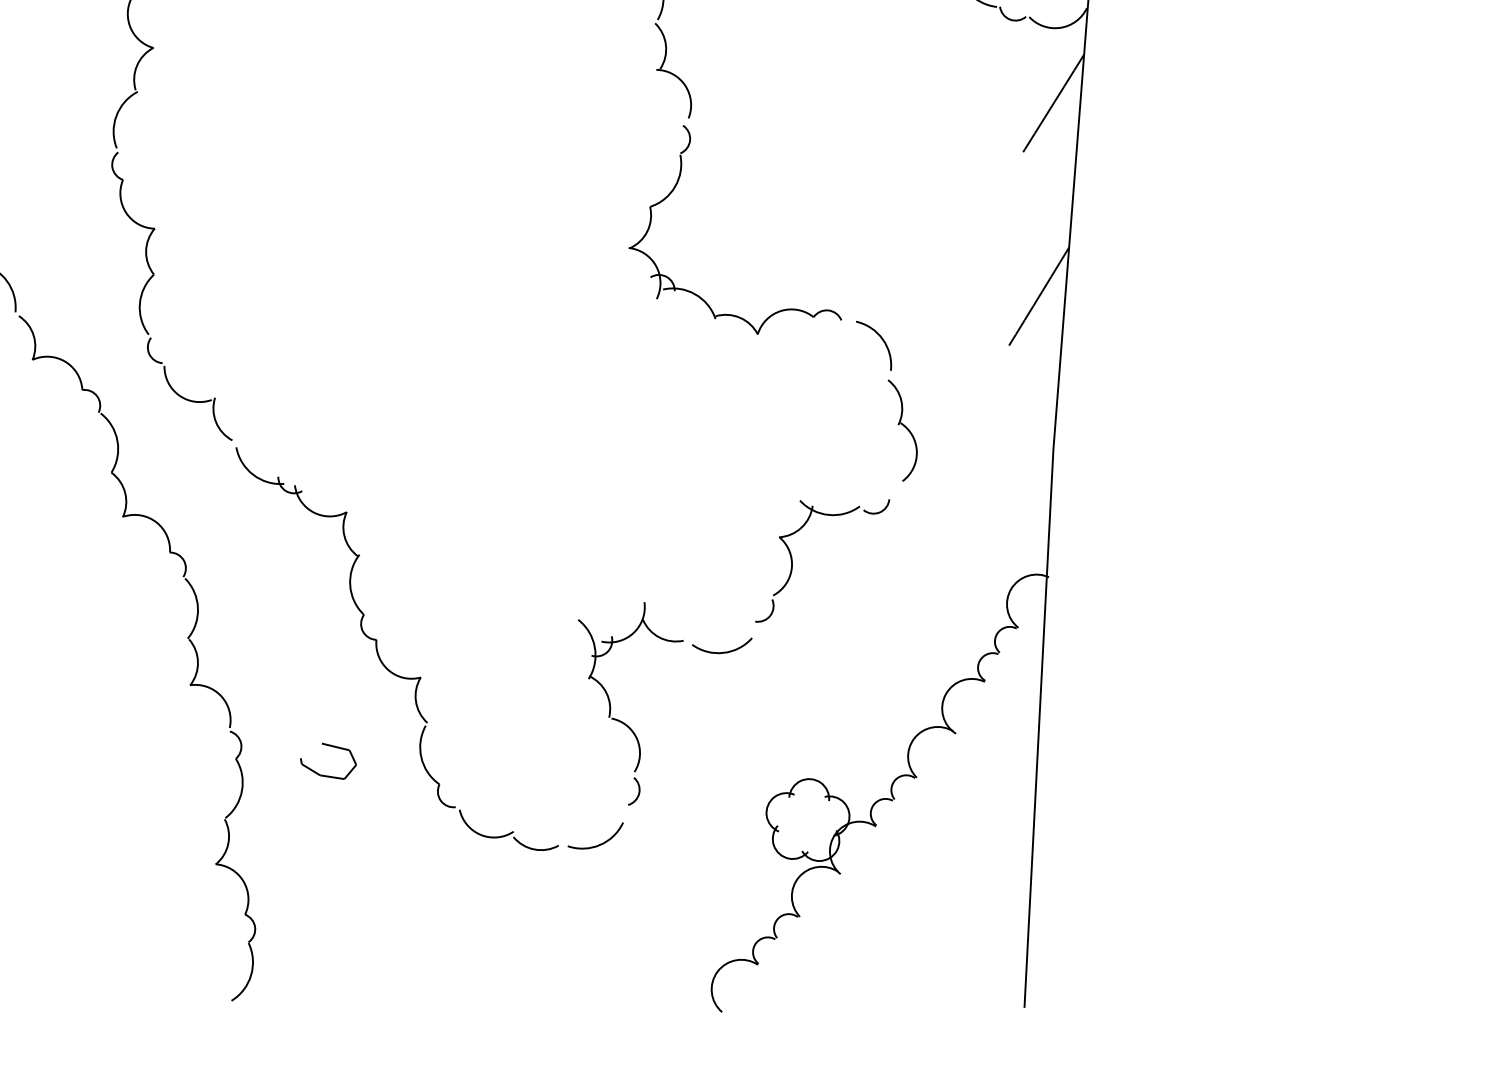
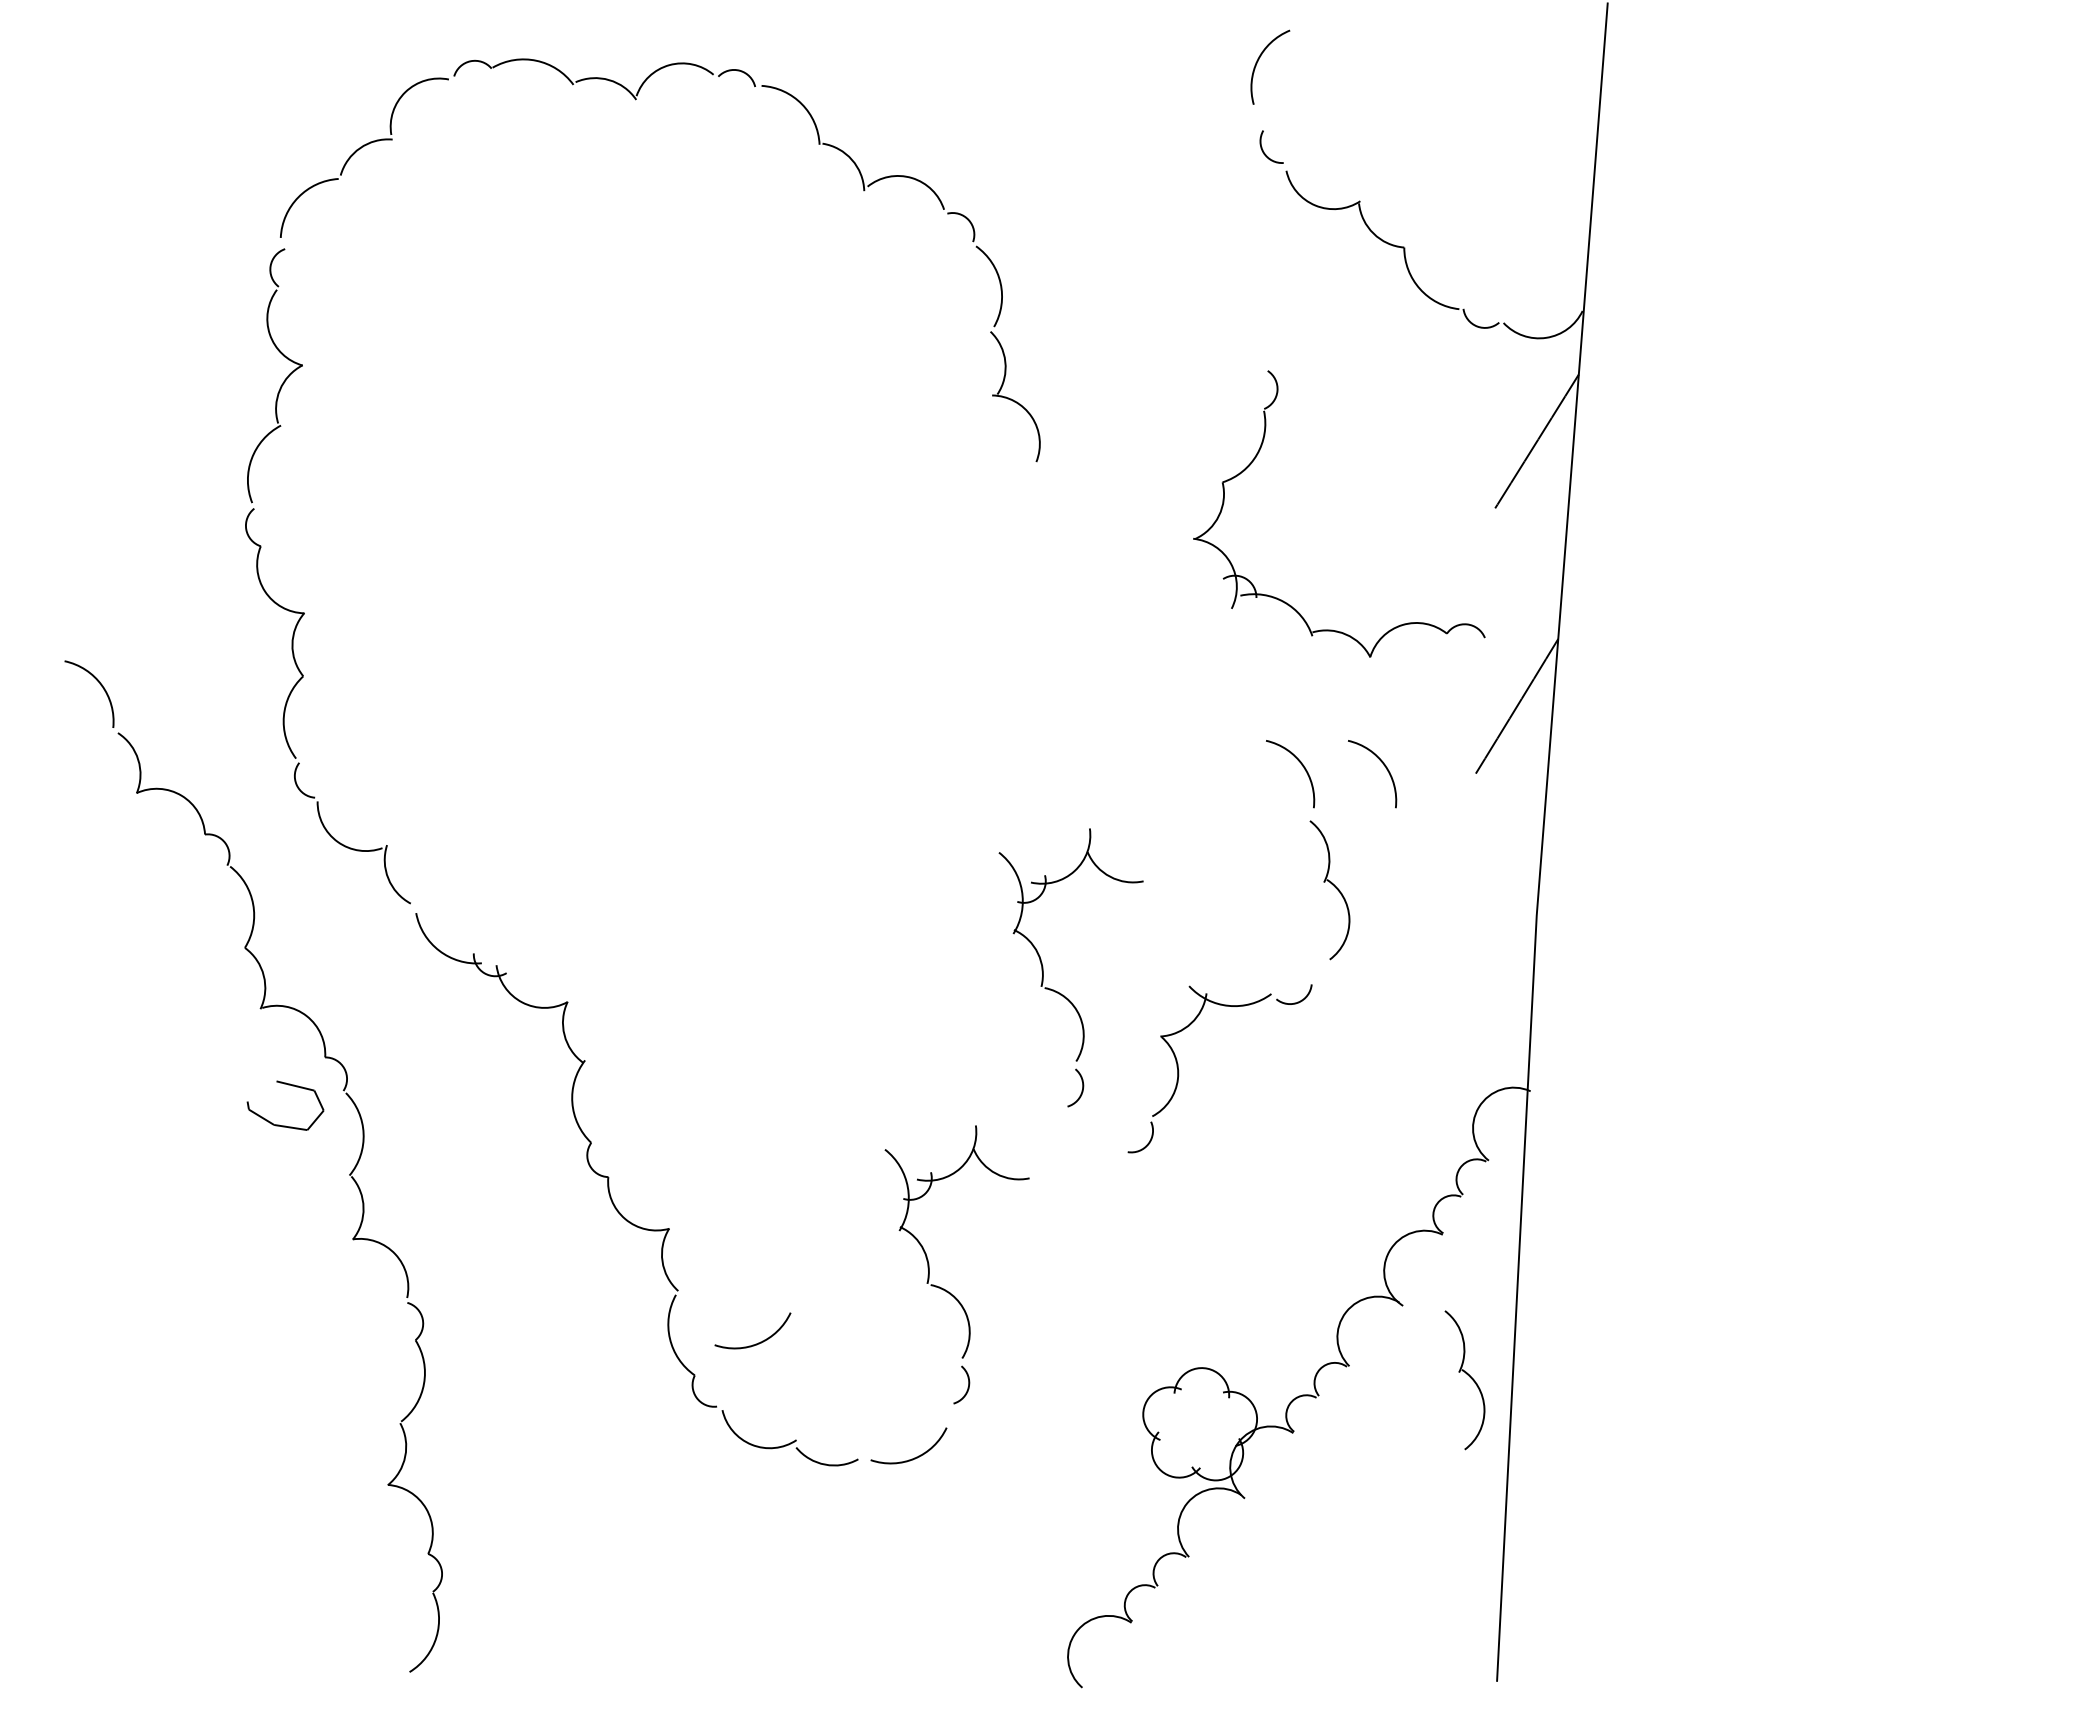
part: (674, 188) -> (1256, 457), moved
curve: (941, 339) -> (1383, 765), added
part: (704, 504) -> (1058, 991), added
curve: (725, 651) -> (1086, 1193), removed
curve: (483, 761) -> (755, 1343), added
curve: (324, 775) -> (279, 1124), moved
part: (1000, 788) -> (1464, 1380), added

